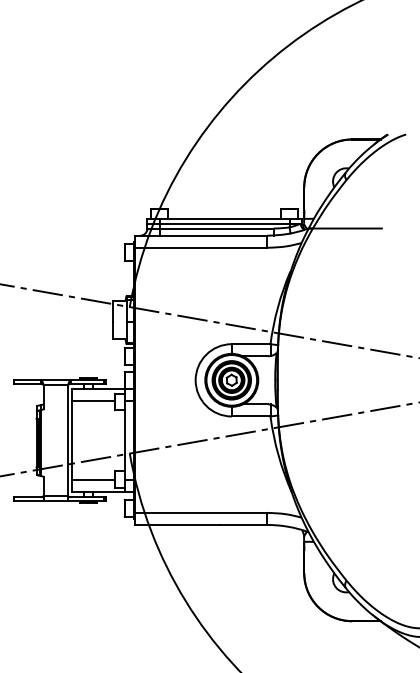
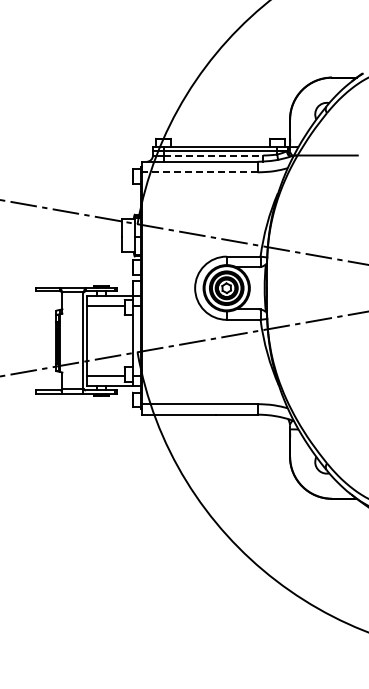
line: (216, 228) -> (213, 155), solid -> dashed
line: (201, 247) -> (200, 172), solid -> dashed

